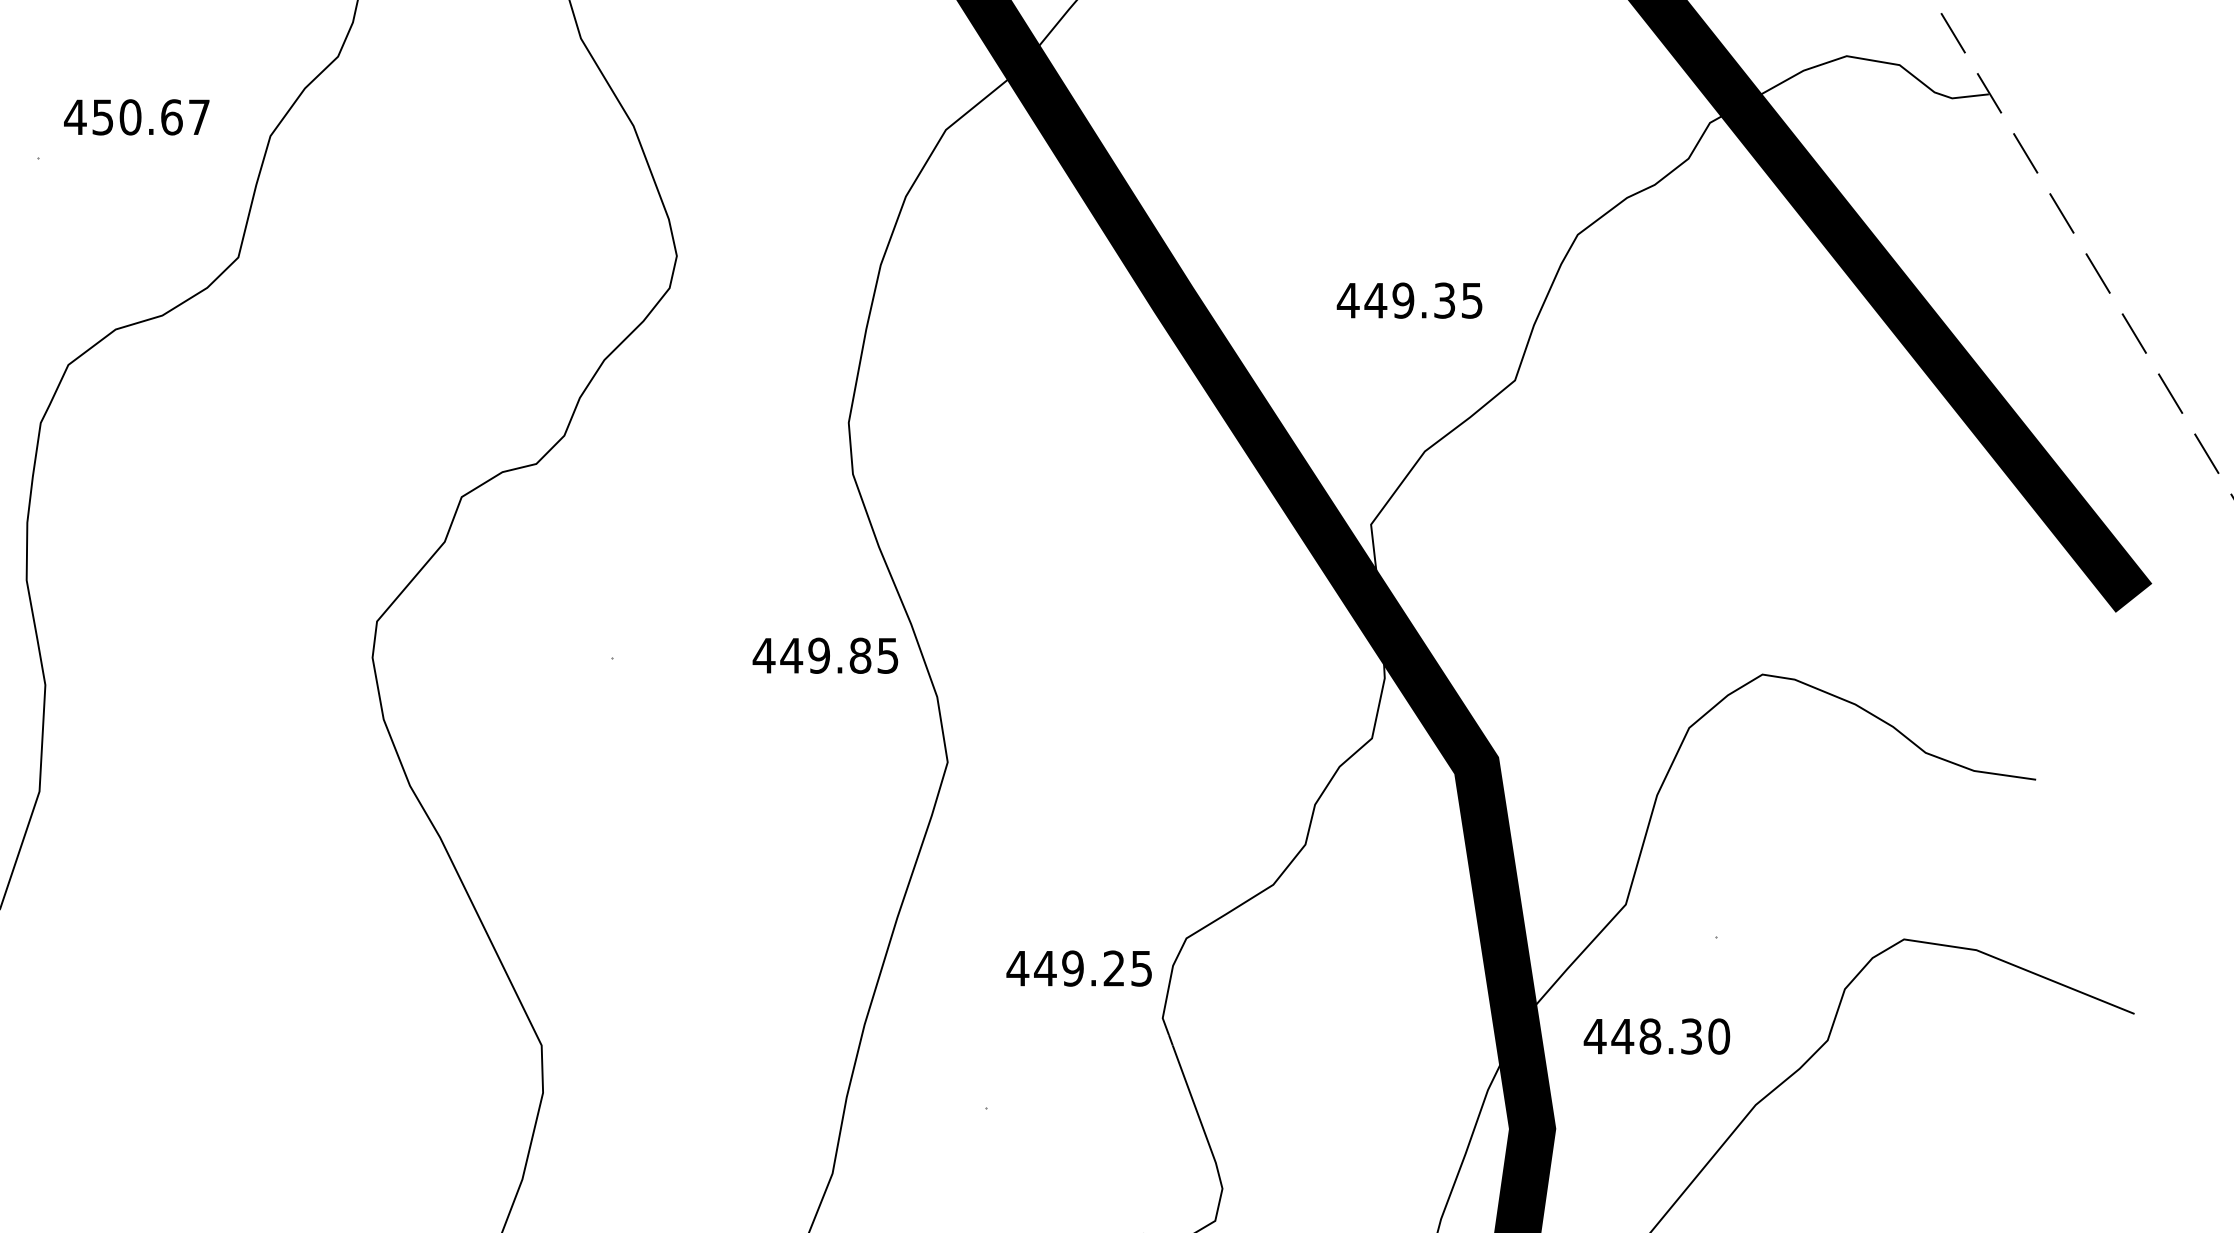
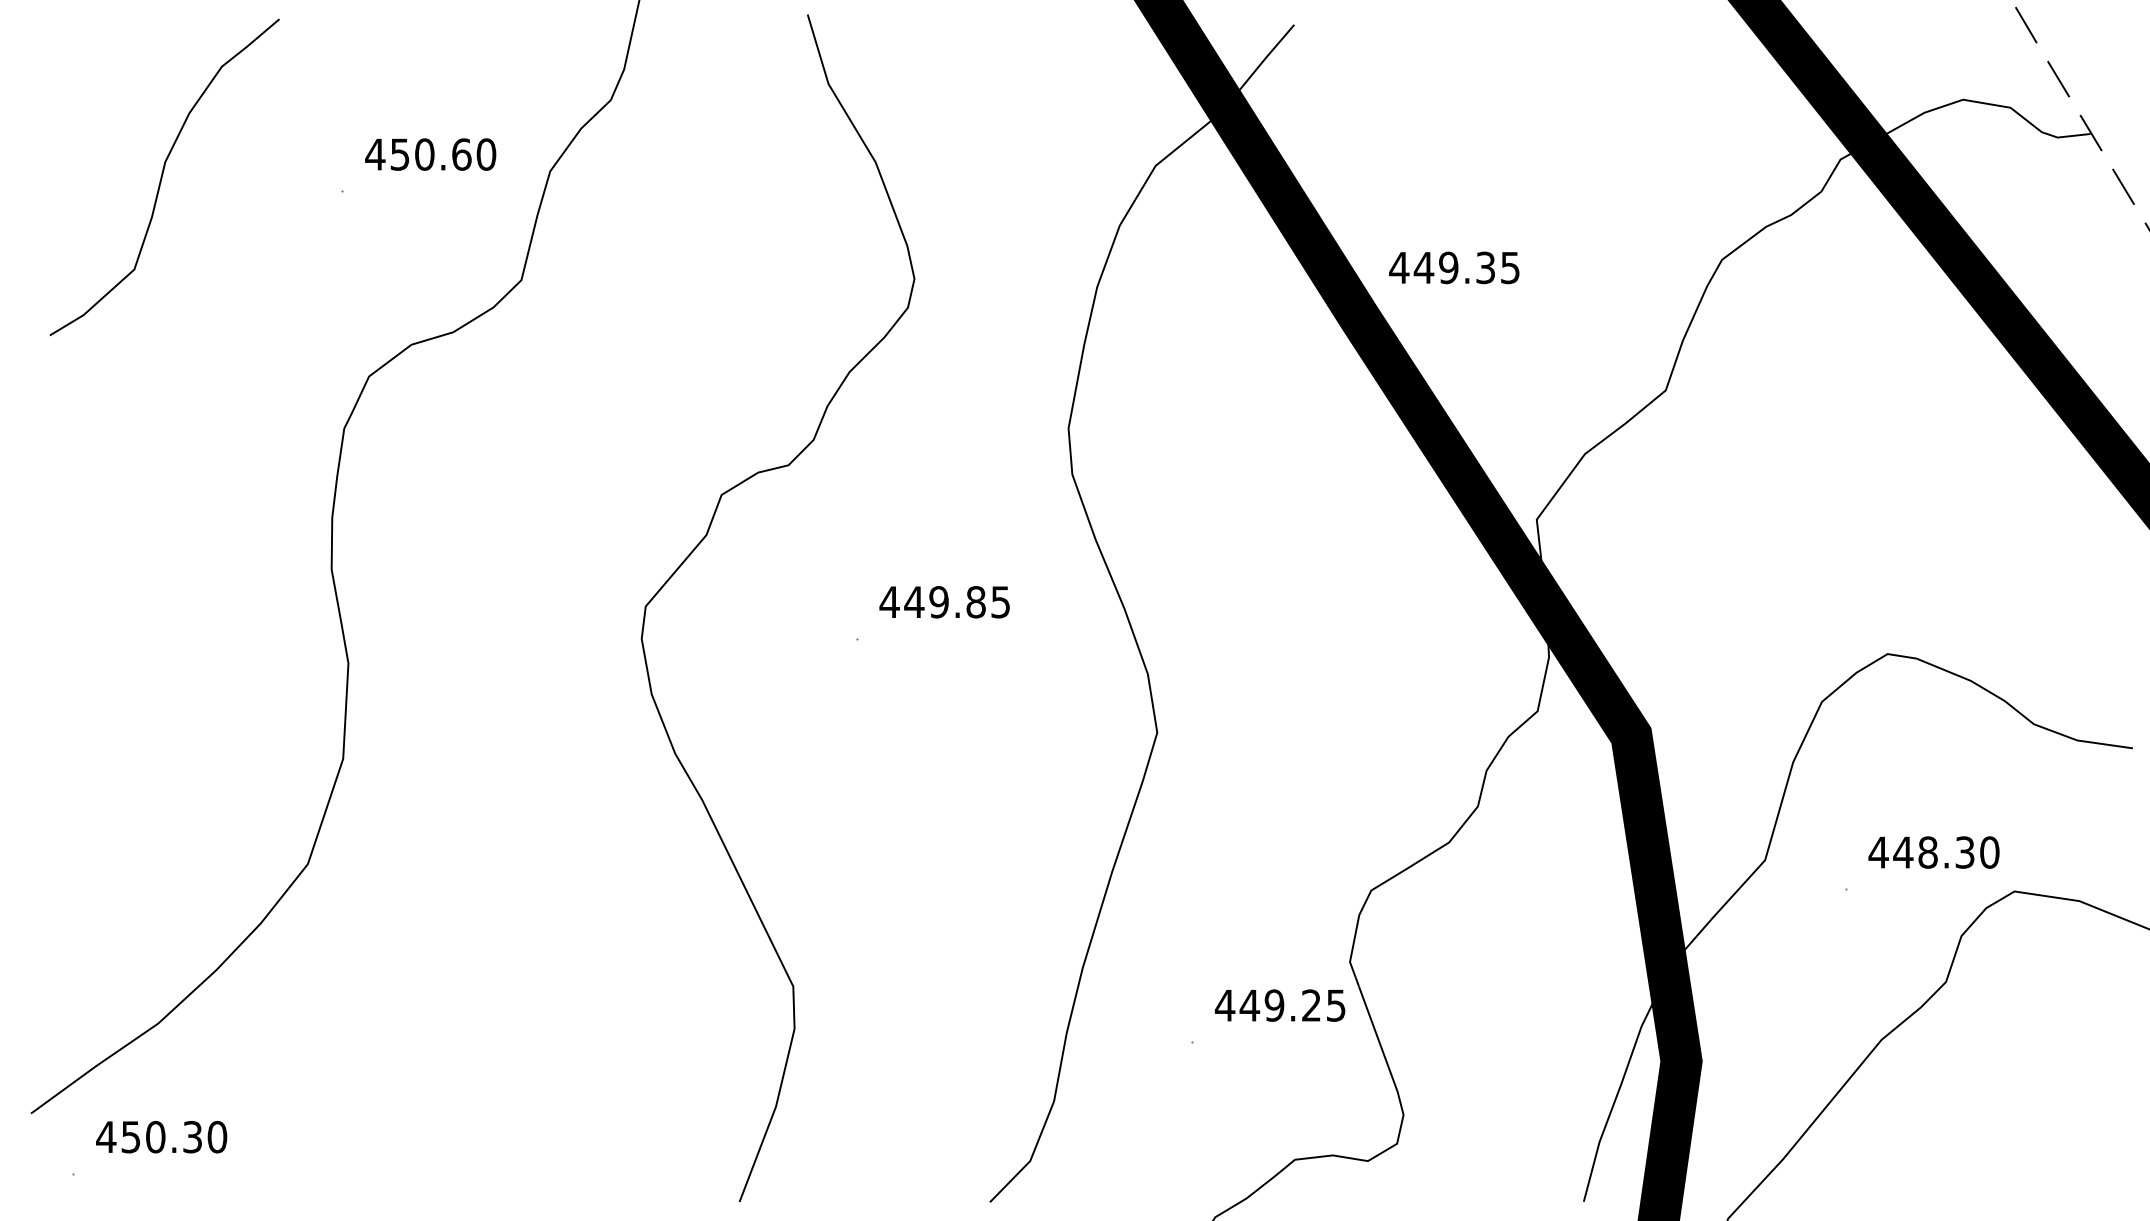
text: (199, 117) -> (486, 154), 450.67 -> 450.60
text: (1409, 300) -> (1454, 267), moved
text: (825, 656) -> (944, 602), moved
text: (1078, 968) -> (1279, 1005), moved
text: (1656, 1036) -> (1933, 852), moved

